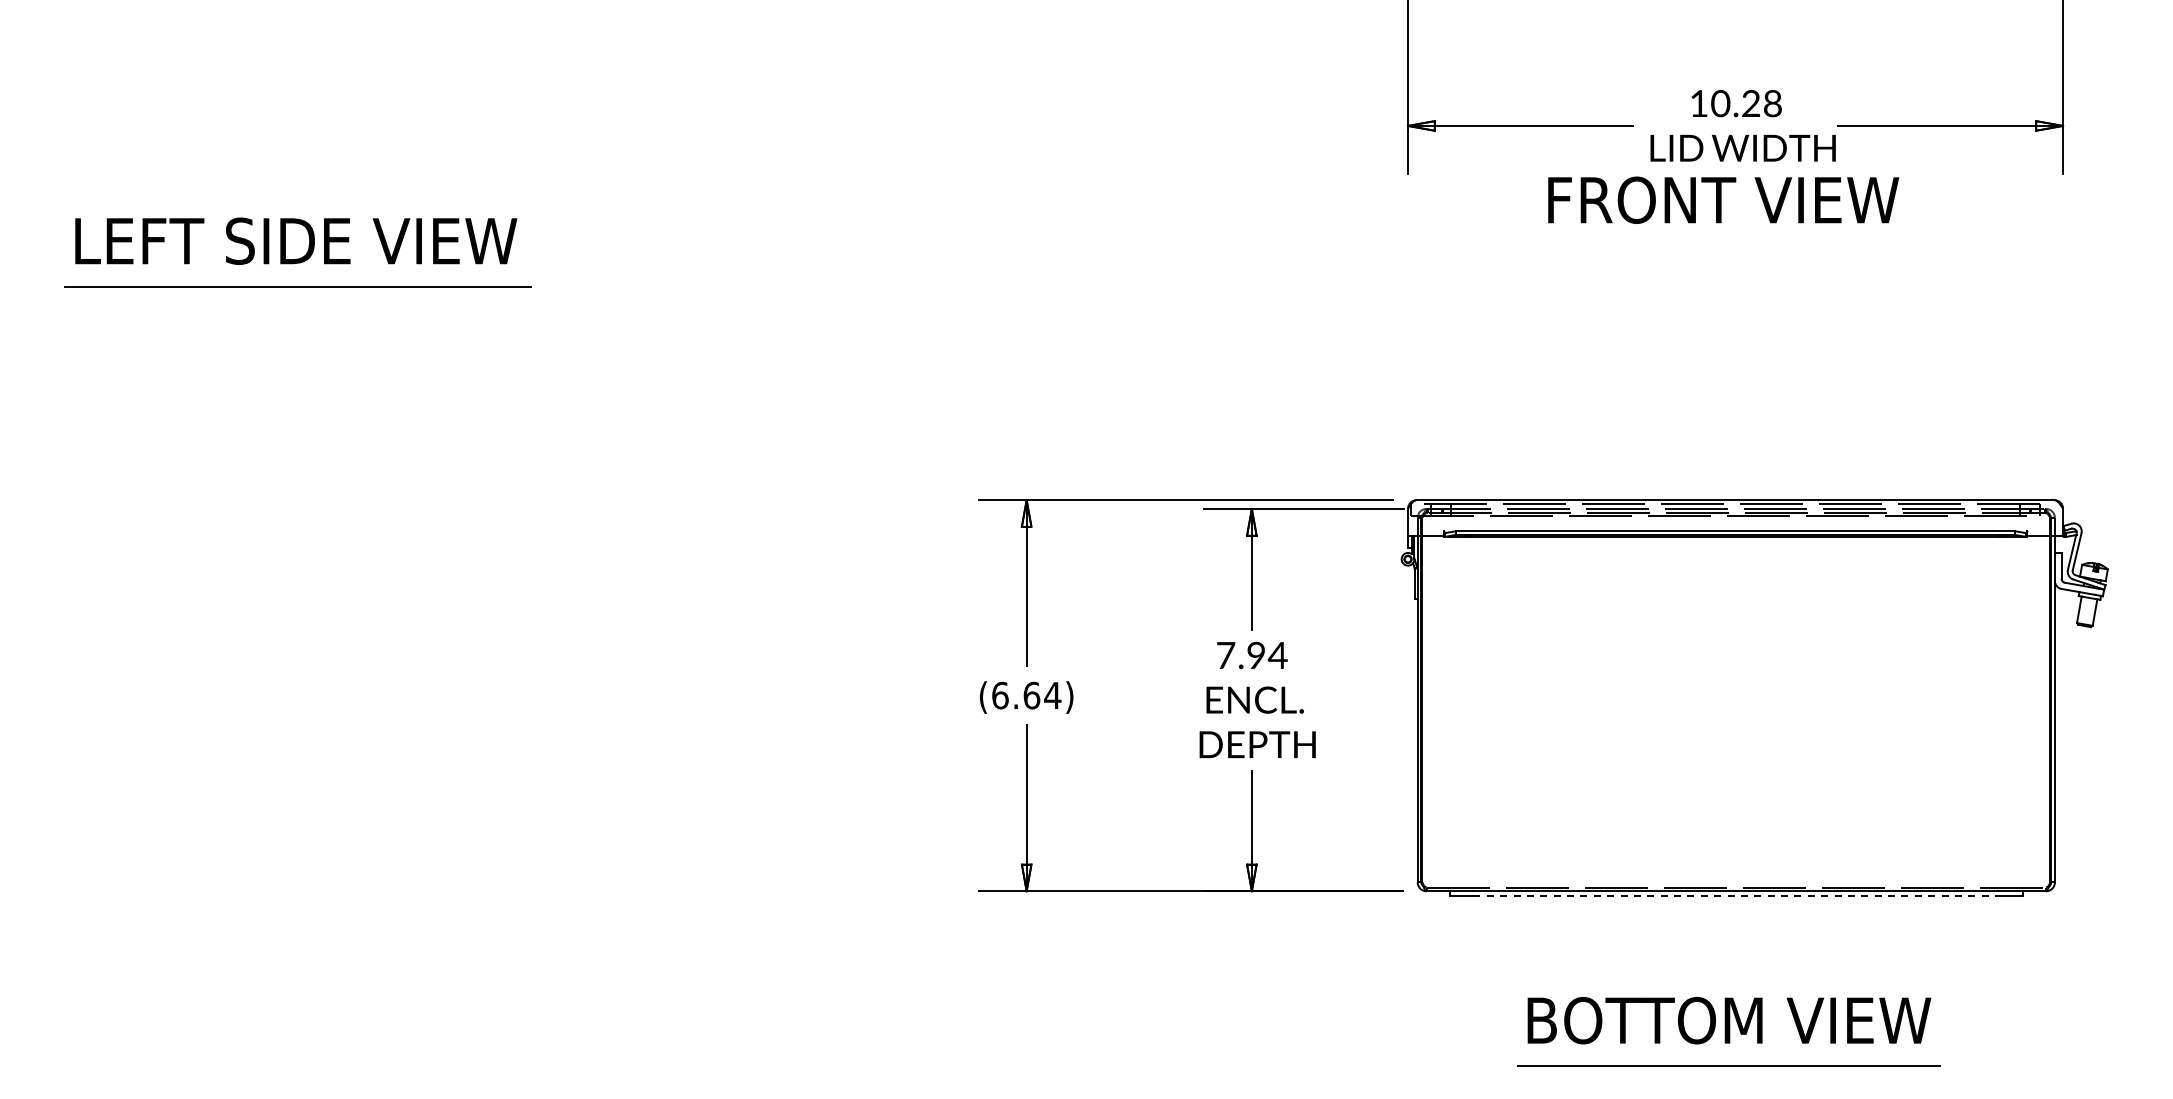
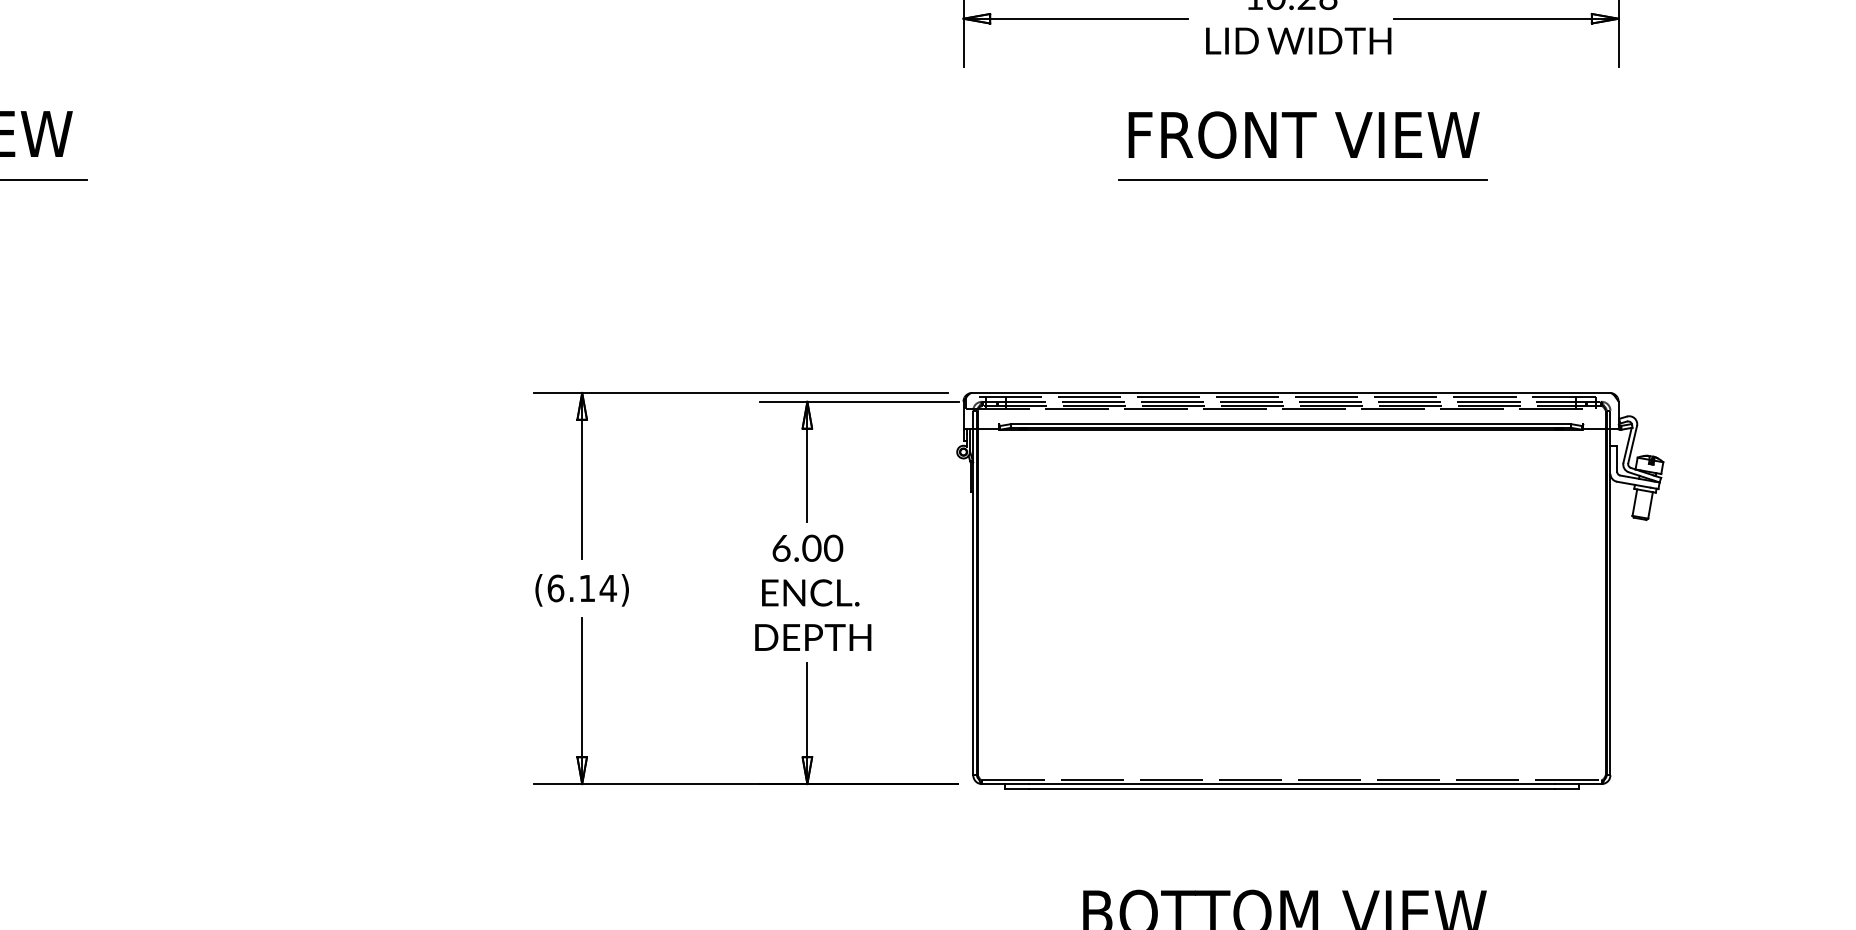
text: (1723, 199) -> (1304, 134), moved
line: (1747, 287) -> (1303, 180), added
text: (1252, 655) -> (808, 548), 7.94 -> 6.00
text: (1031, 695) -> (587, 588), (6.64) -> (6.14)
line: (1736, 896) -> (1292, 789), dashed -> solid

